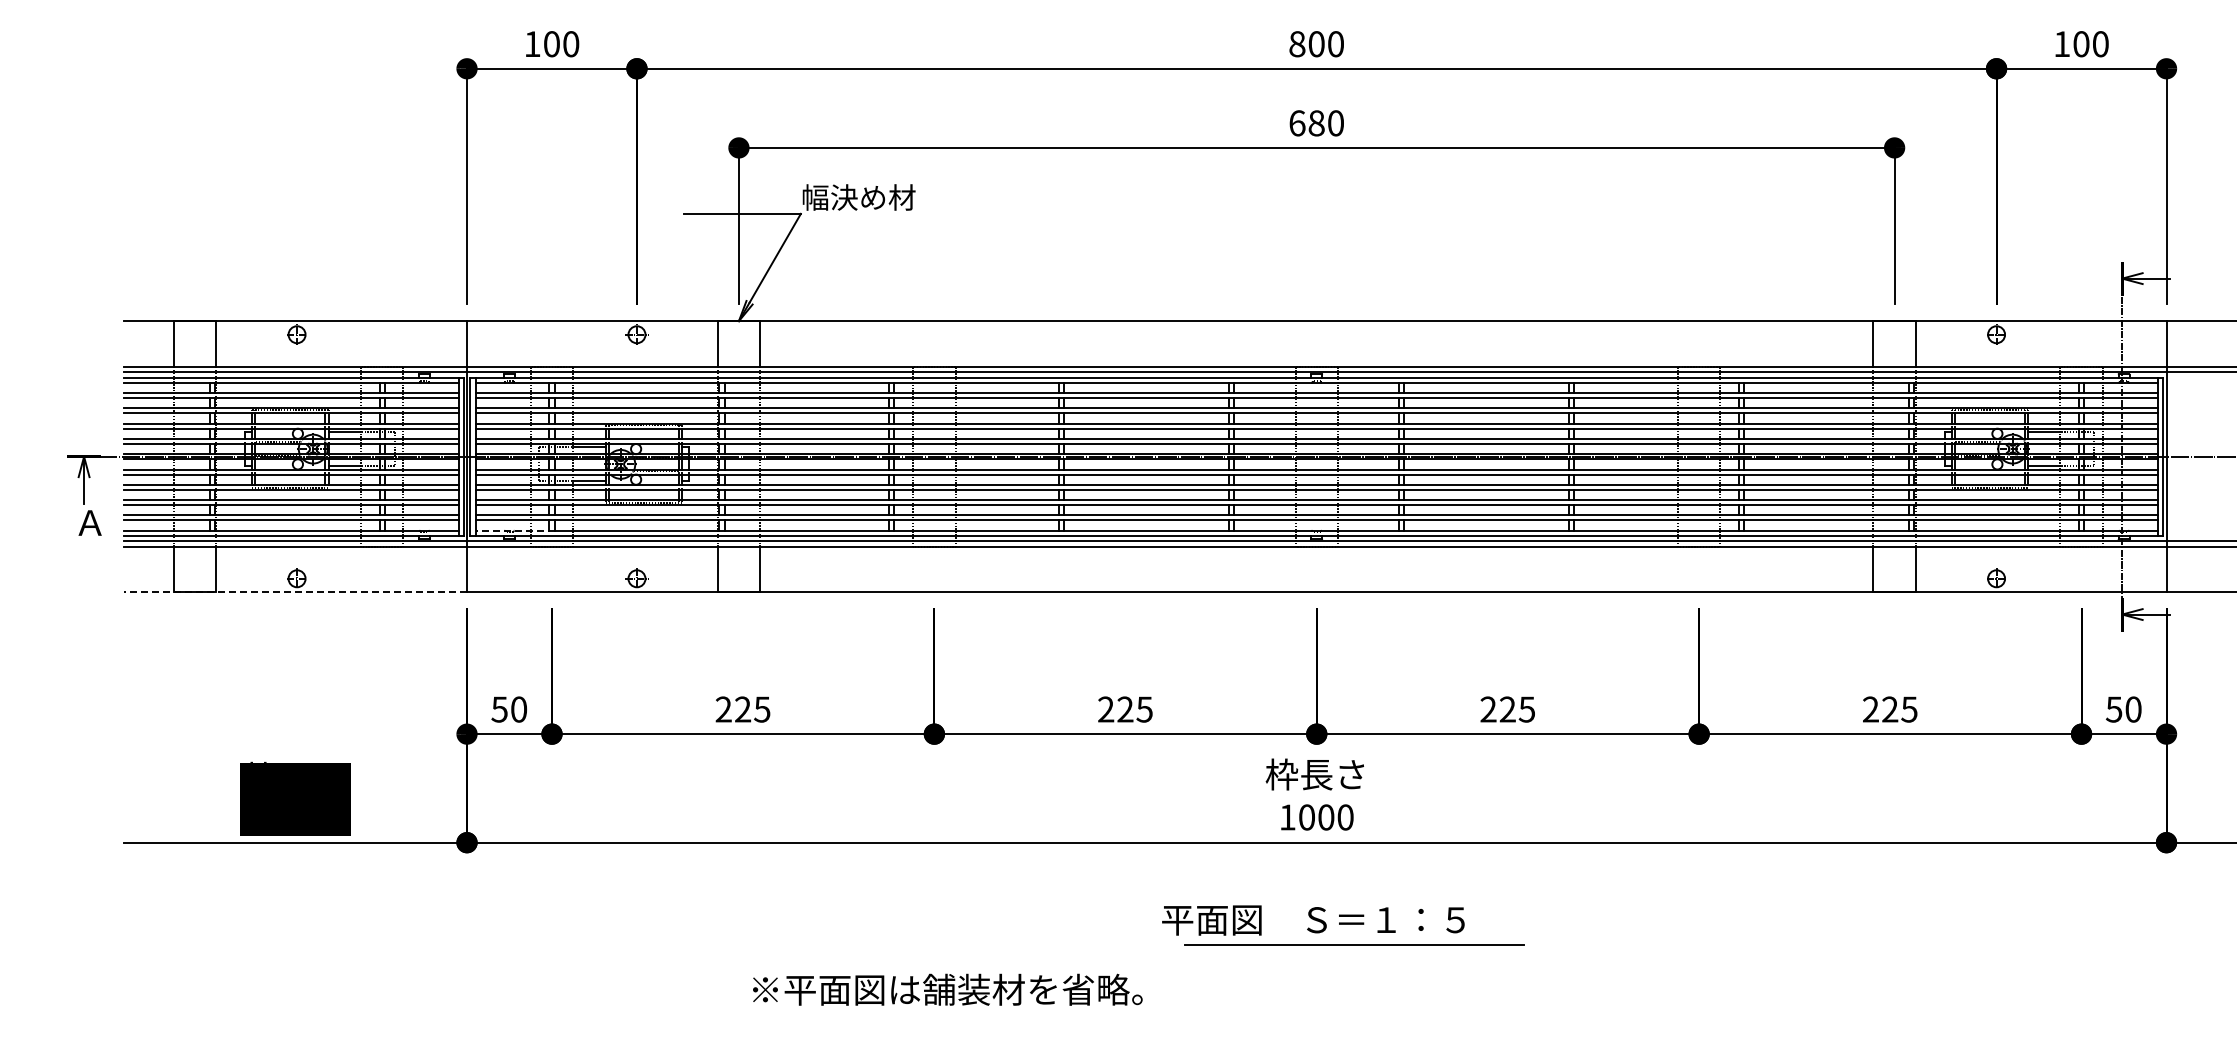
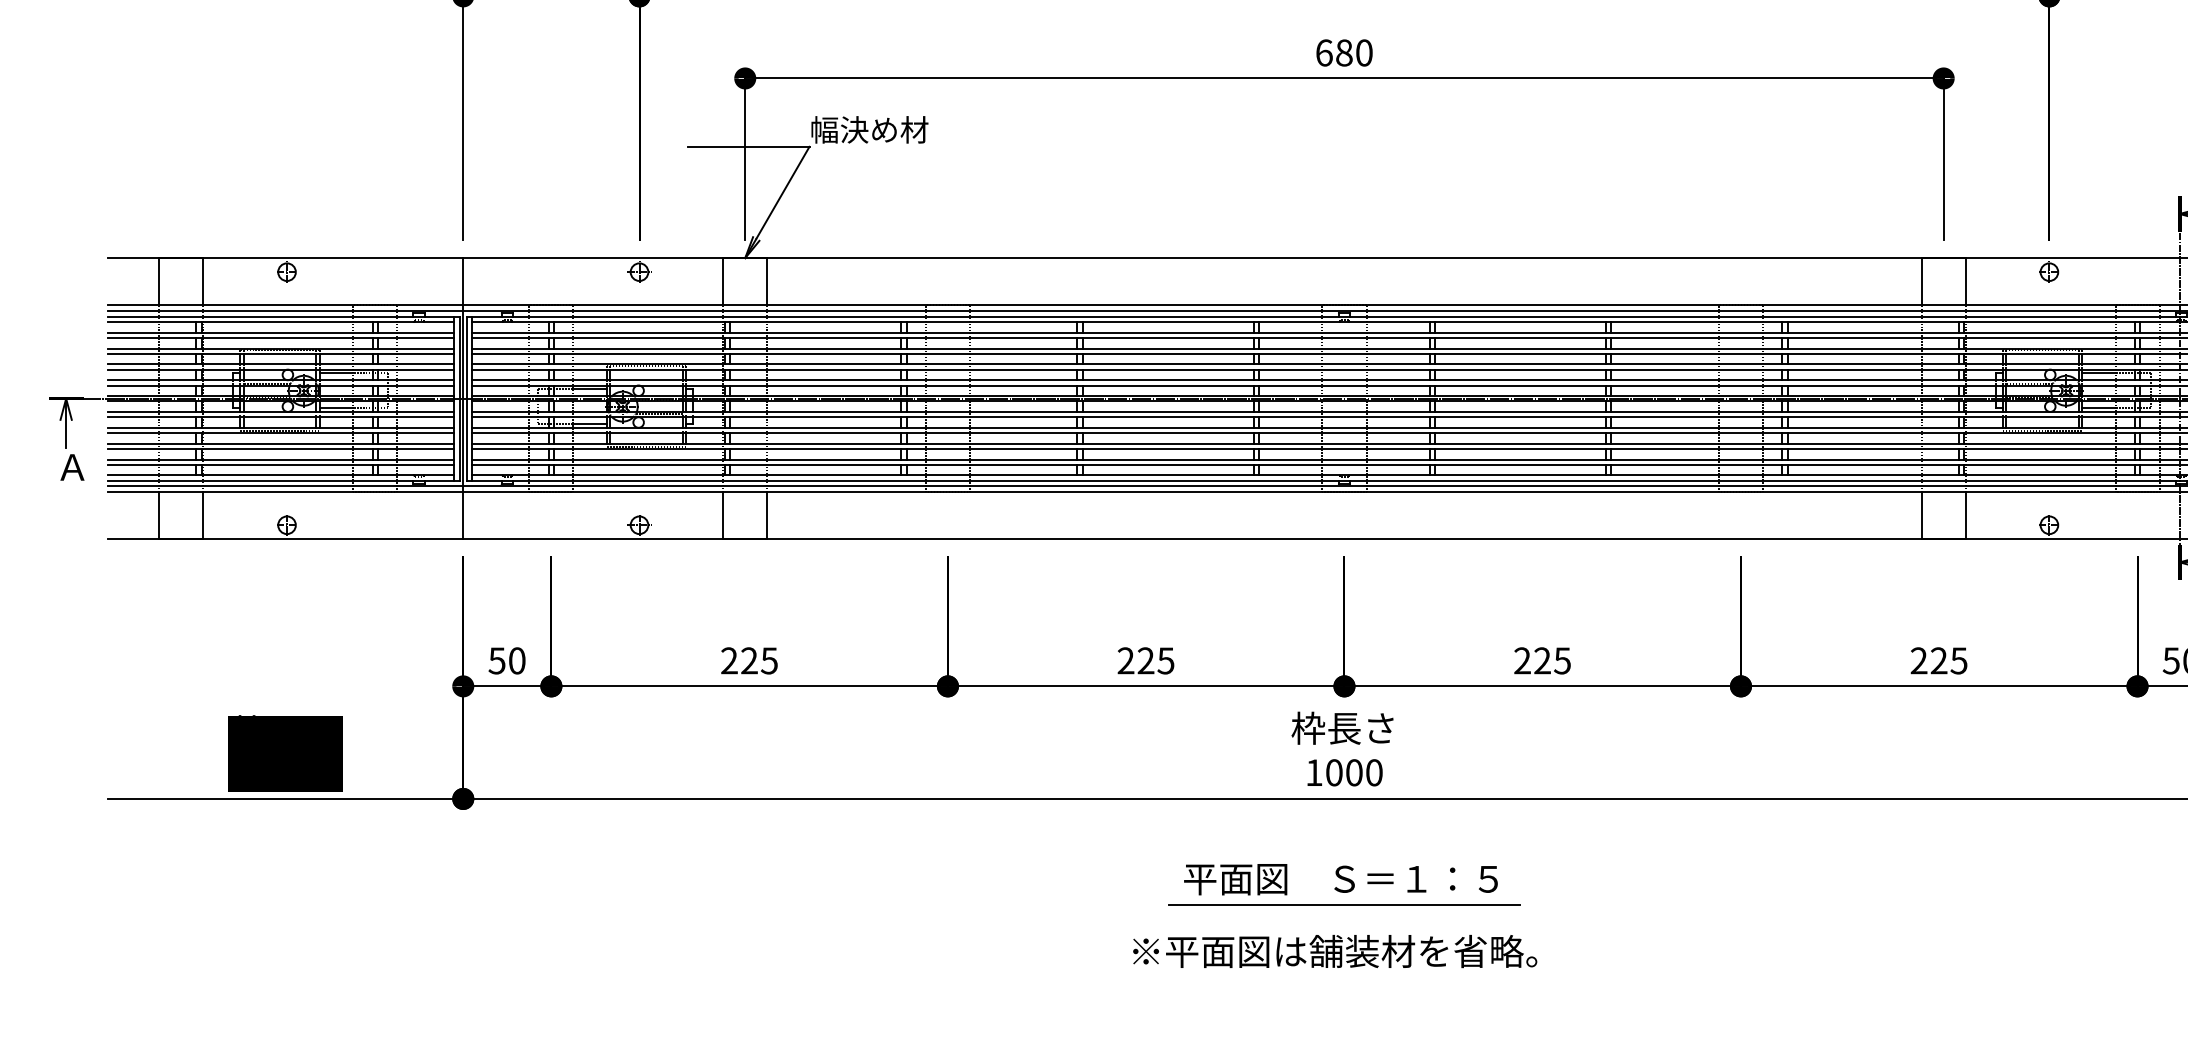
line: (515, 530) -> (513, 475), dashed -> solid
line: (295, 592) -> (285, 539), dashed -> solid
line: (1354, 944) -> (1344, 904), moved
text: (947, 989) -> (1334, 951), moved

